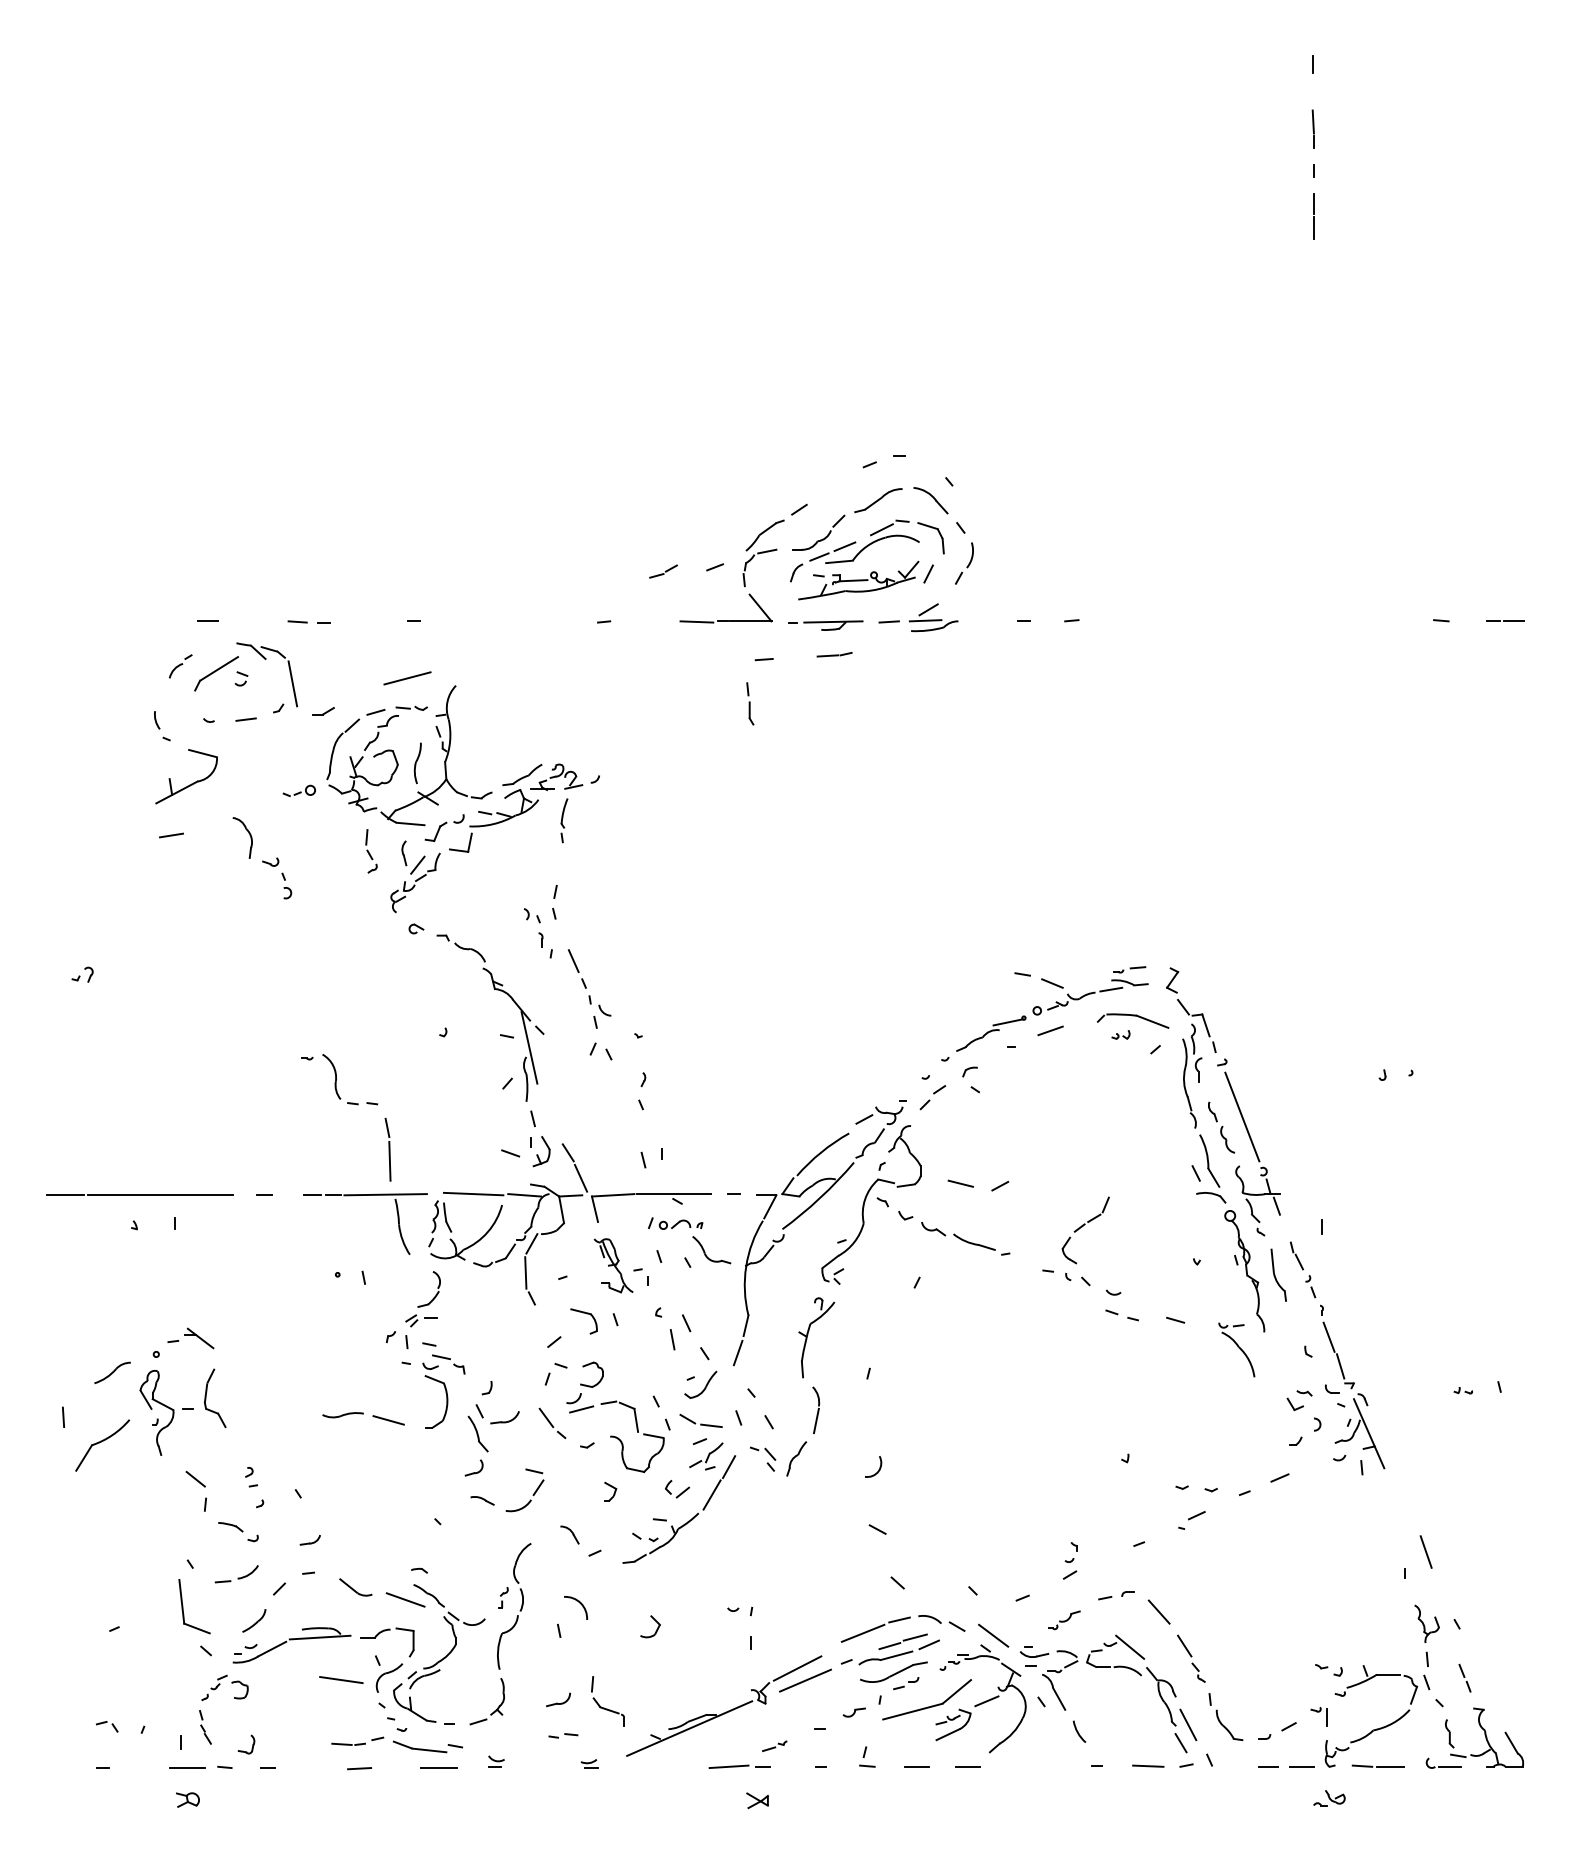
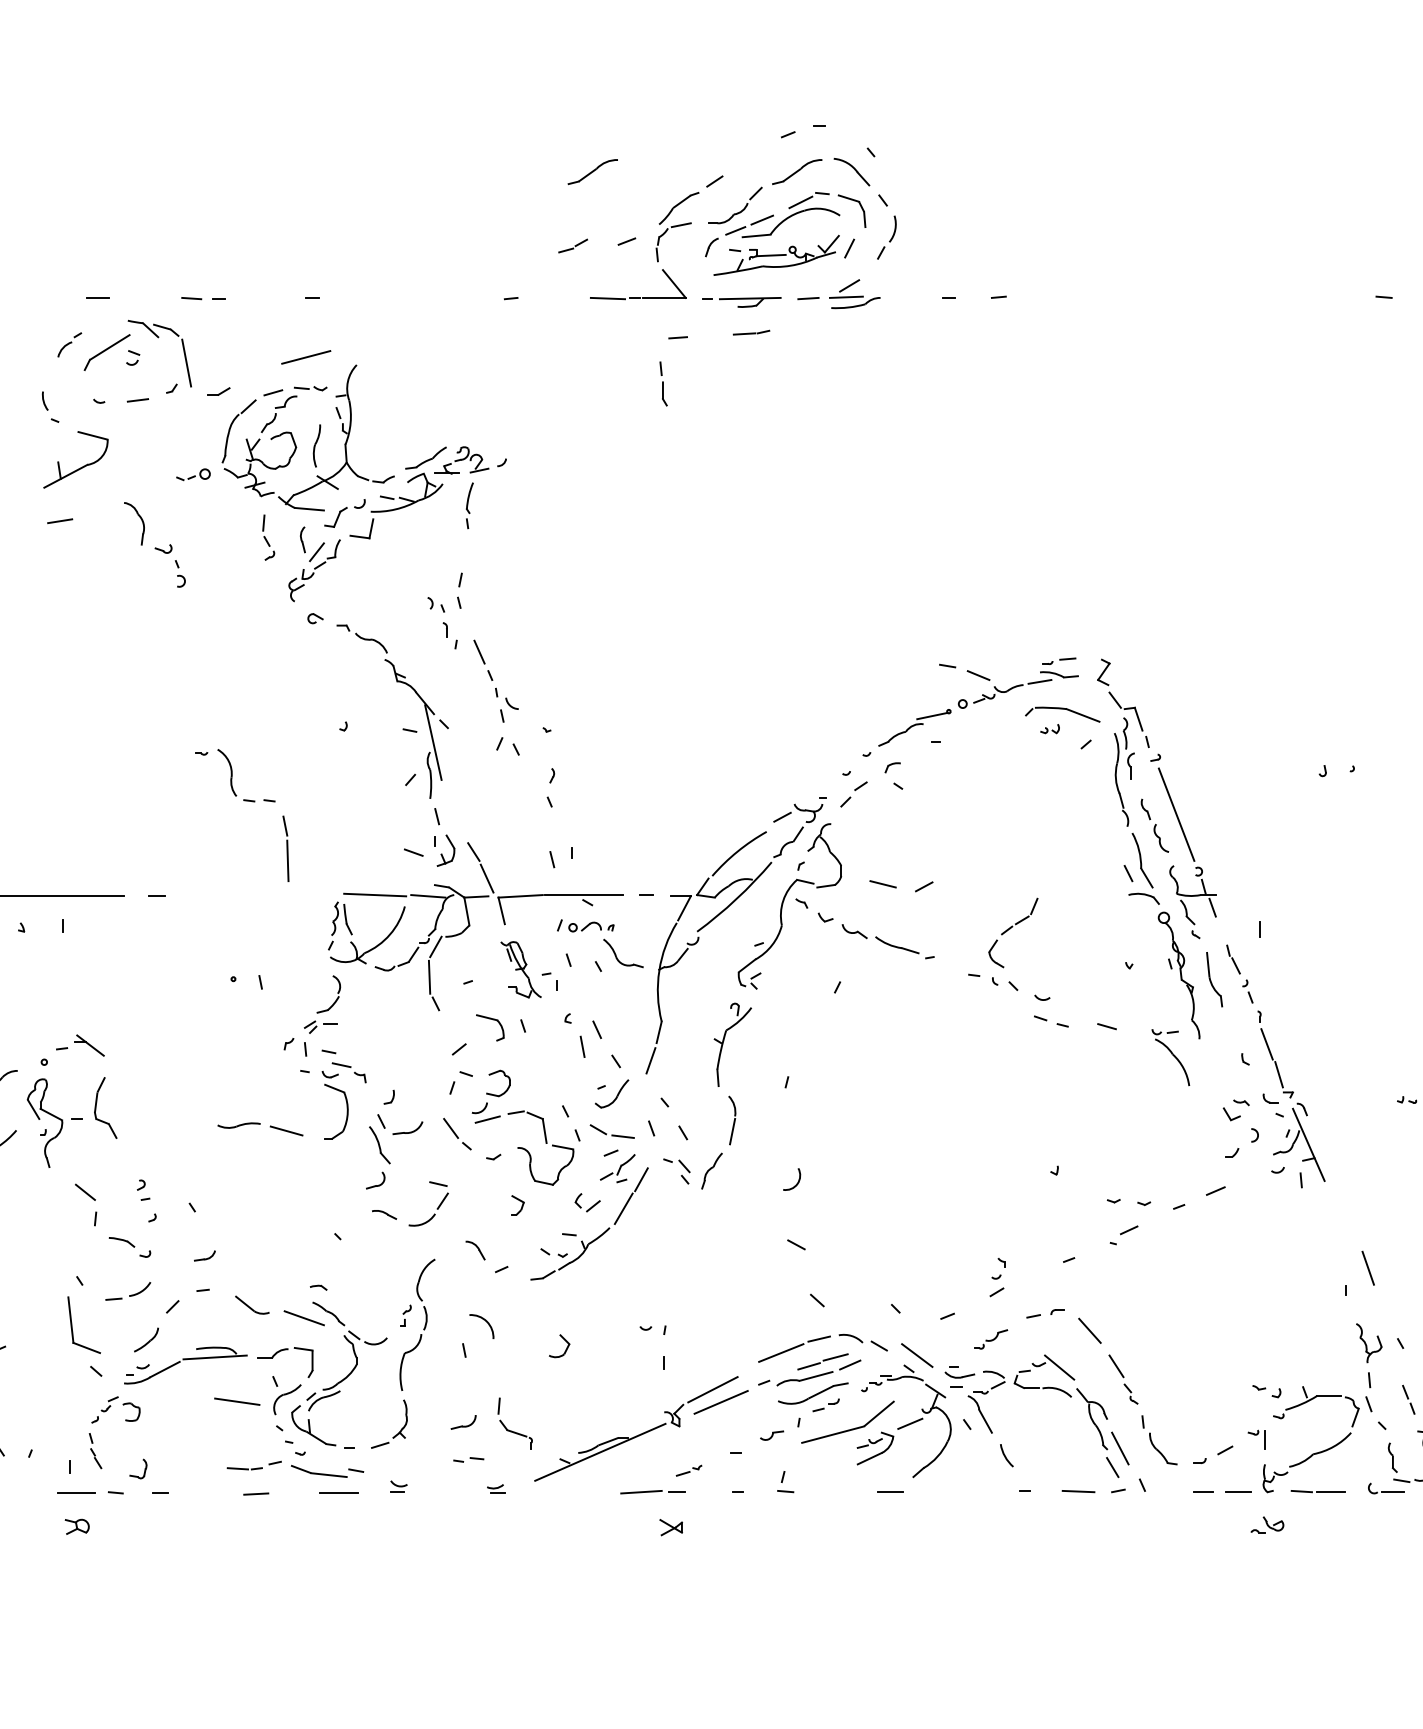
part: (682, 500) -> (592, 171), added
line: (1050, 1030) -> (976, 724), removed
part: (365, 1195) -> (262, 896), removed
line: (917, 1766) -> (837, 1491), removed

